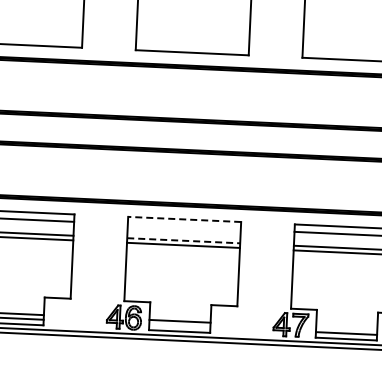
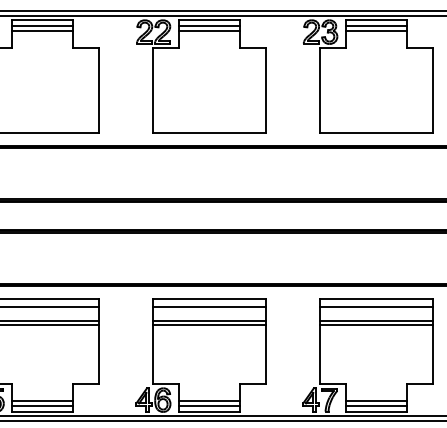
line: (184, 219) -> (209, 299), dashed -> solid
line: (183, 226) -> (208, 306), added
line: (183, 240) -> (209, 320), dashed -> solid
line: (179, 326) -> (209, 406), added
line: (345, 328) -> (375, 401), added

